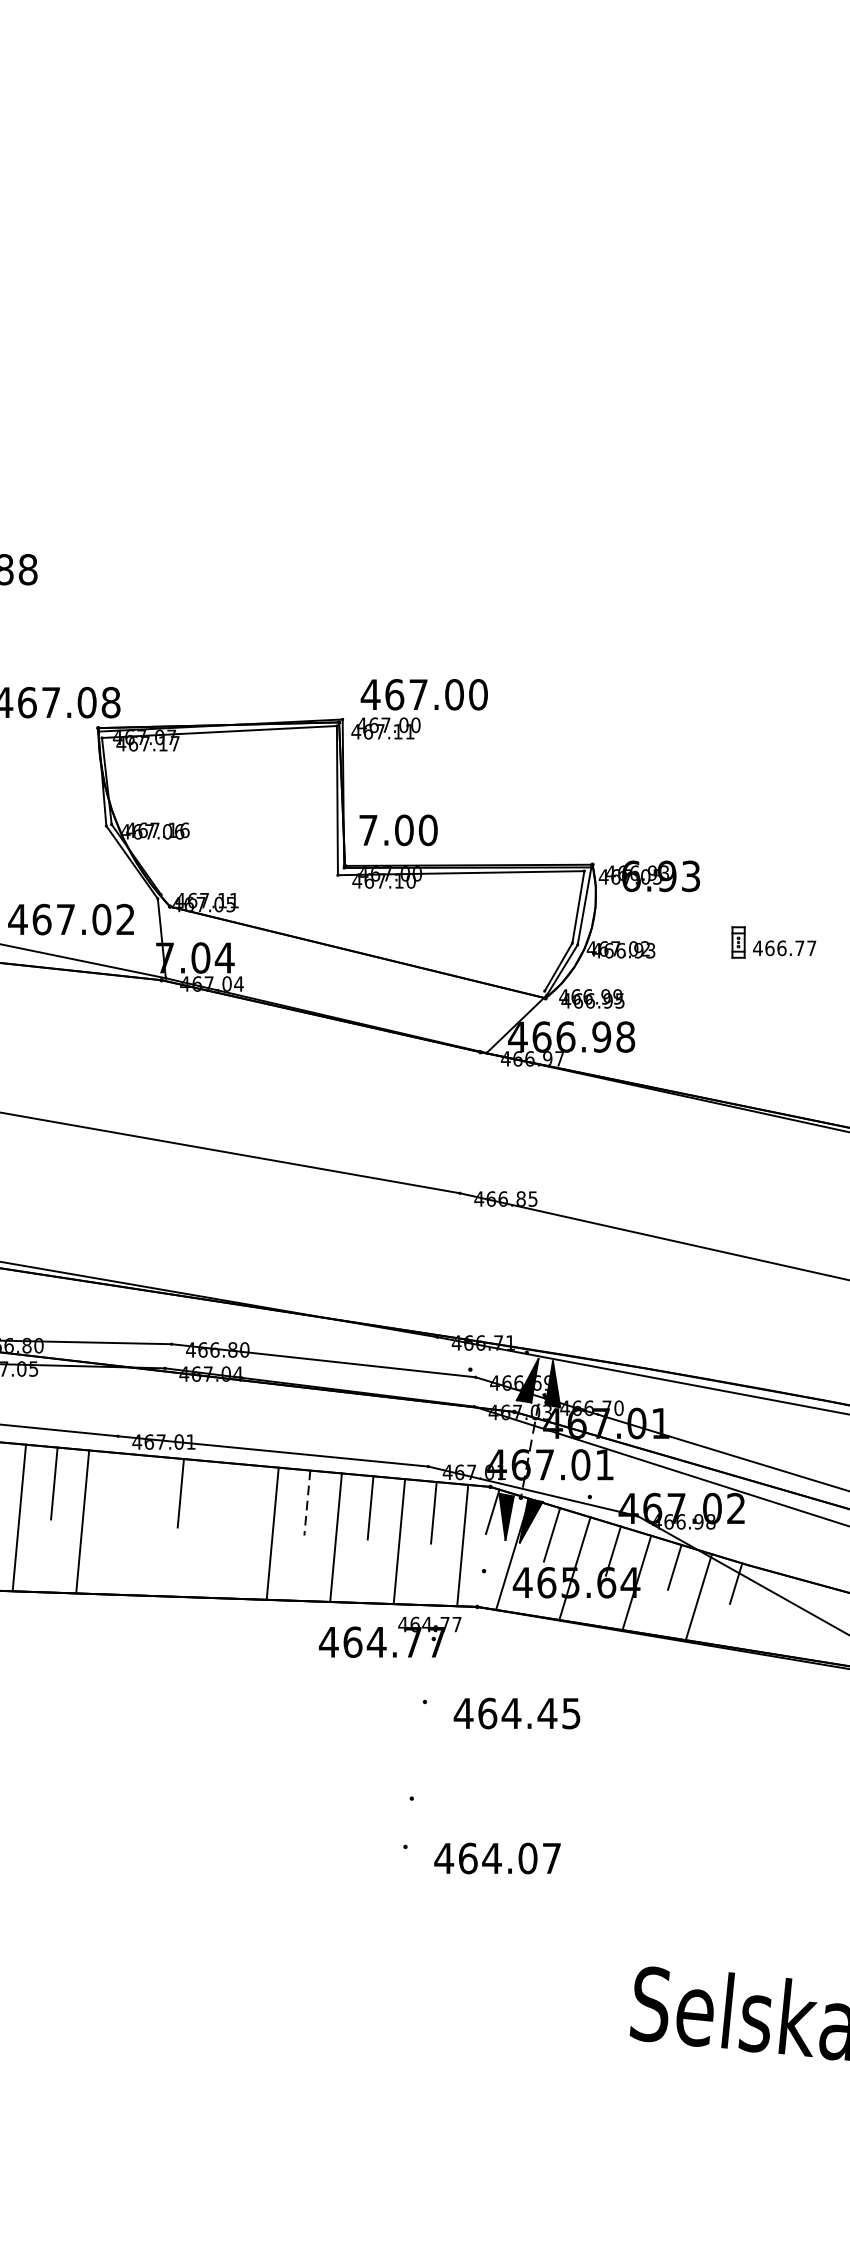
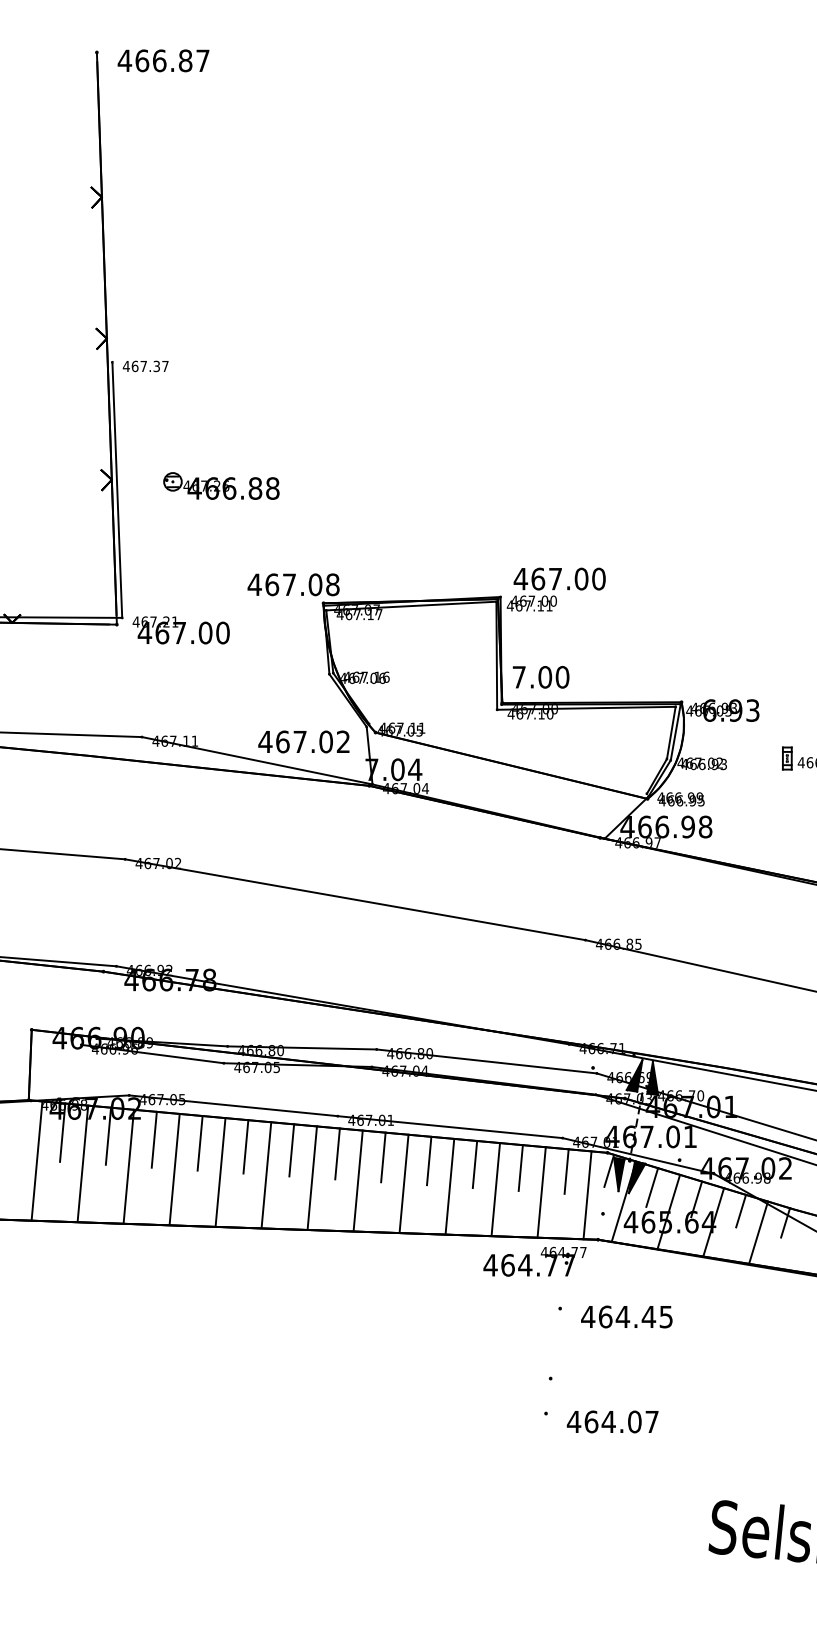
line: (117, 1487) -> (337, 1153), added
line: (244, 1497) -> (429, 1160), added
line: (308, 1503) -> (475, 1164), dashed -> solid
line: (145, 1525) -> (357, 1180), added
line: (208, 1529) -> (403, 1183), added

